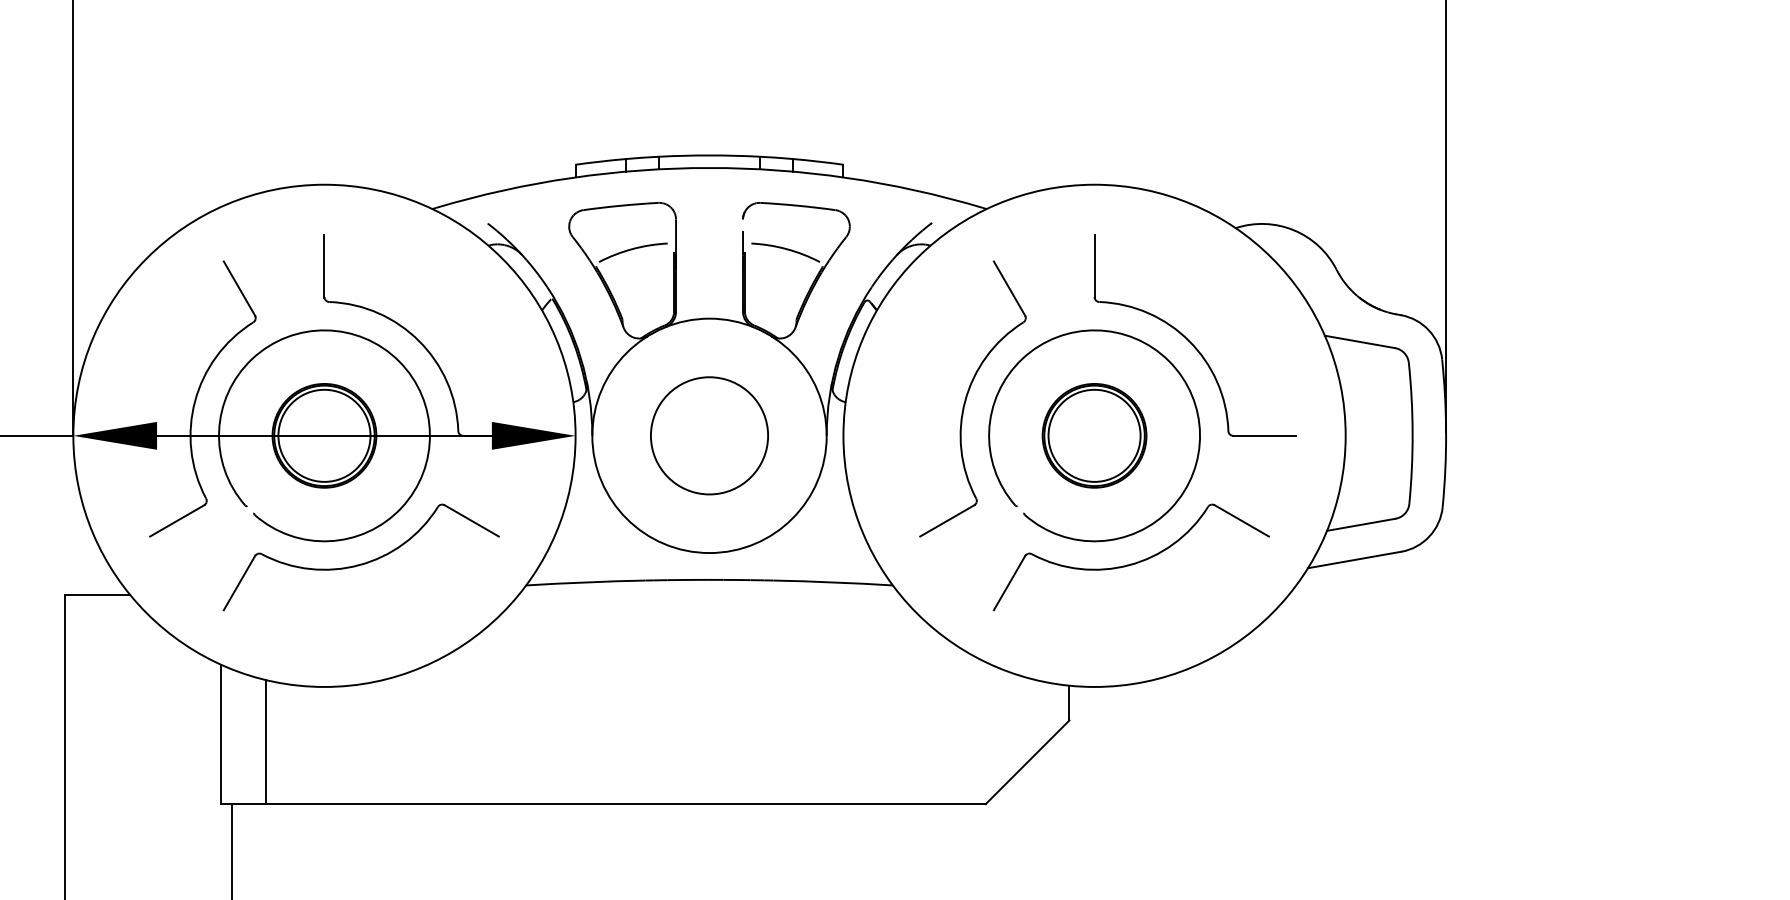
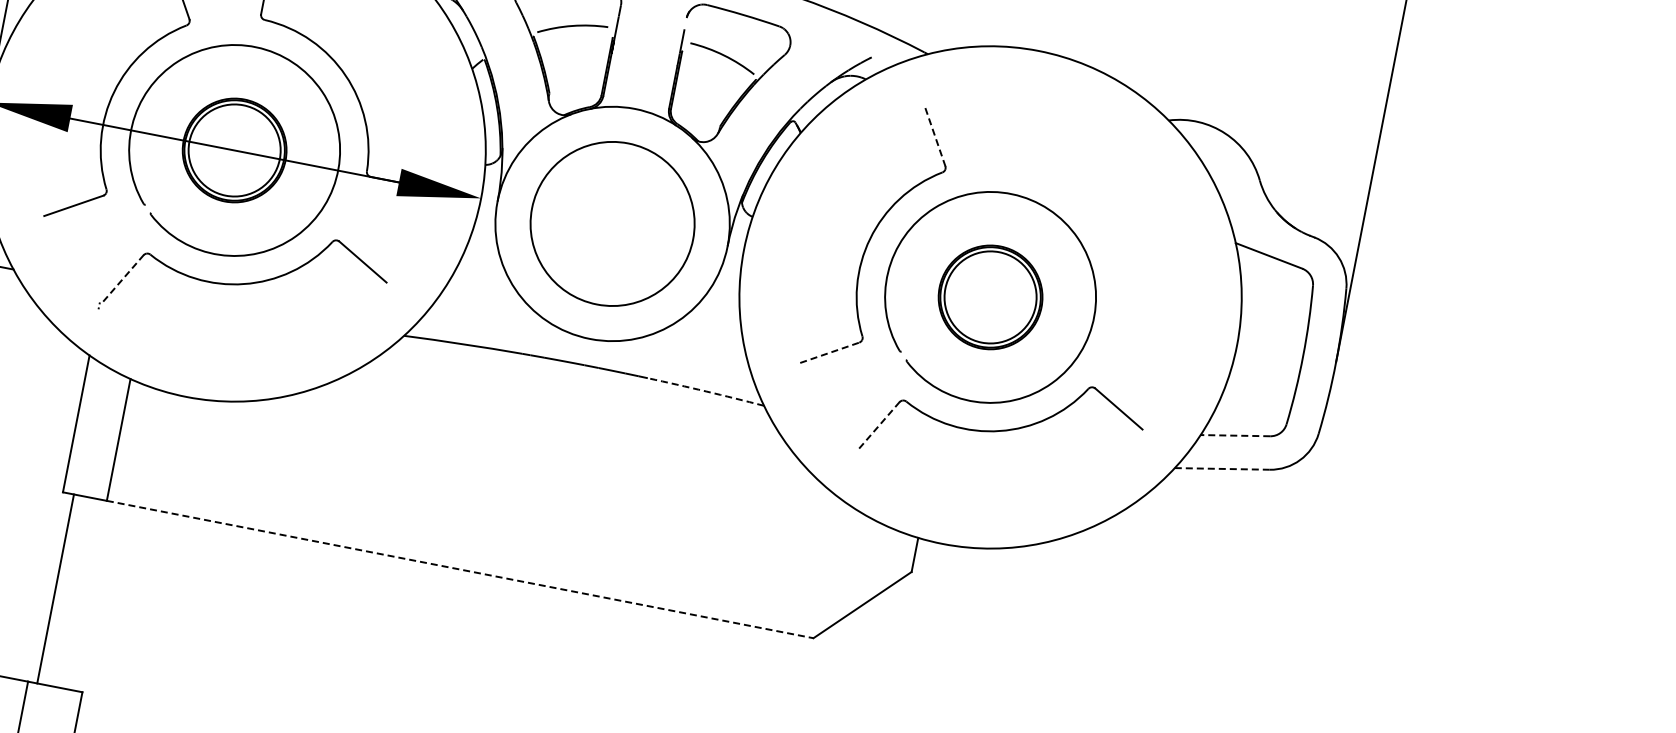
line: (1009, 288) -> (935, 136), solid -> dashed
part: (1189, 340) -> (1101, 221), removed
circle: (709, 435) -> (612, 223), size x1.4
line: (947, 520) -> (830, 352), solid -> dashed
line: (1361, 524) -> (1235, 435), solid -> dashed
line: (1355, 559) -> (1223, 468), solid -> dashed
line: (239, 582) -> (123, 278), solid -> dashed
arc: (833, 582) -> (706, 391), solid -> dashed
line: (1009, 582) -> (879, 425), solid -> dashed
line: (625, 804) -> (459, 569), solid -> dashed

